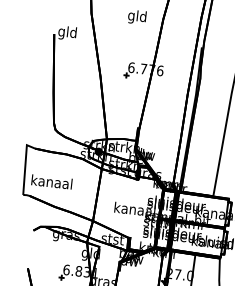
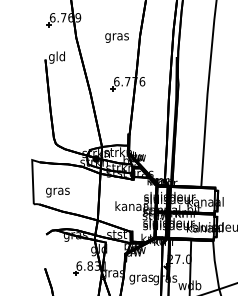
text: (136, 16) -> (116, 36), gld -> gras
text: (51, 183) -> (57, 191), kanaal -> gras

